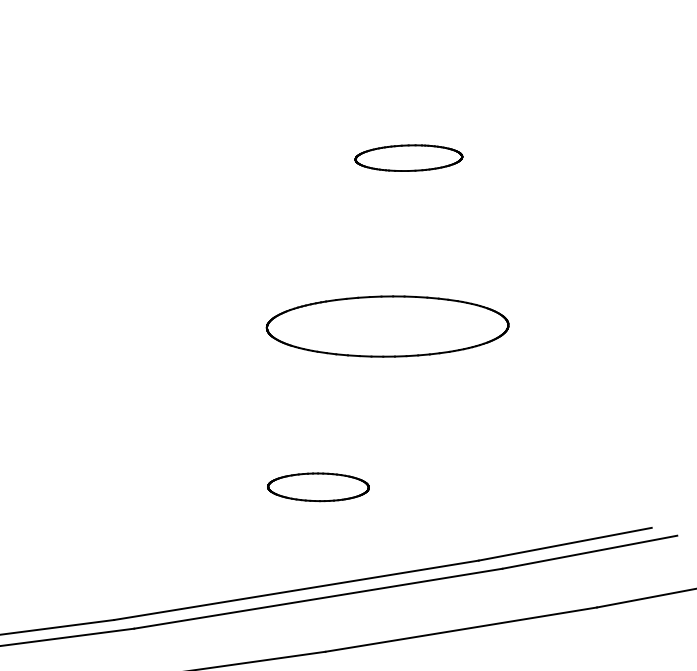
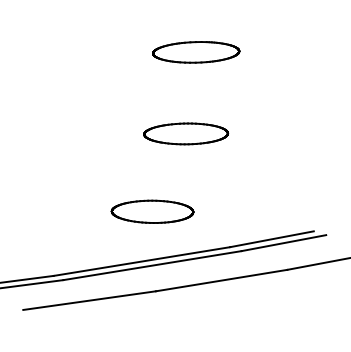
part: (409, 158) -> (196, 52), size x1.67
part: (388, 325) -> (186, 133), size x0.71
part: (318, 486) -> (152, 211), size x1.67

